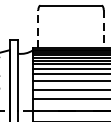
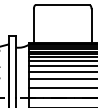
line: (37, 28) -> (33, 25), dashed -> solid
line: (103, 28) -> (91, 25), dashed -> solid

